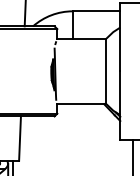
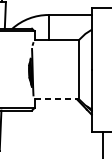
line: (81, 104) -> (56, 99), solid -> dashed

